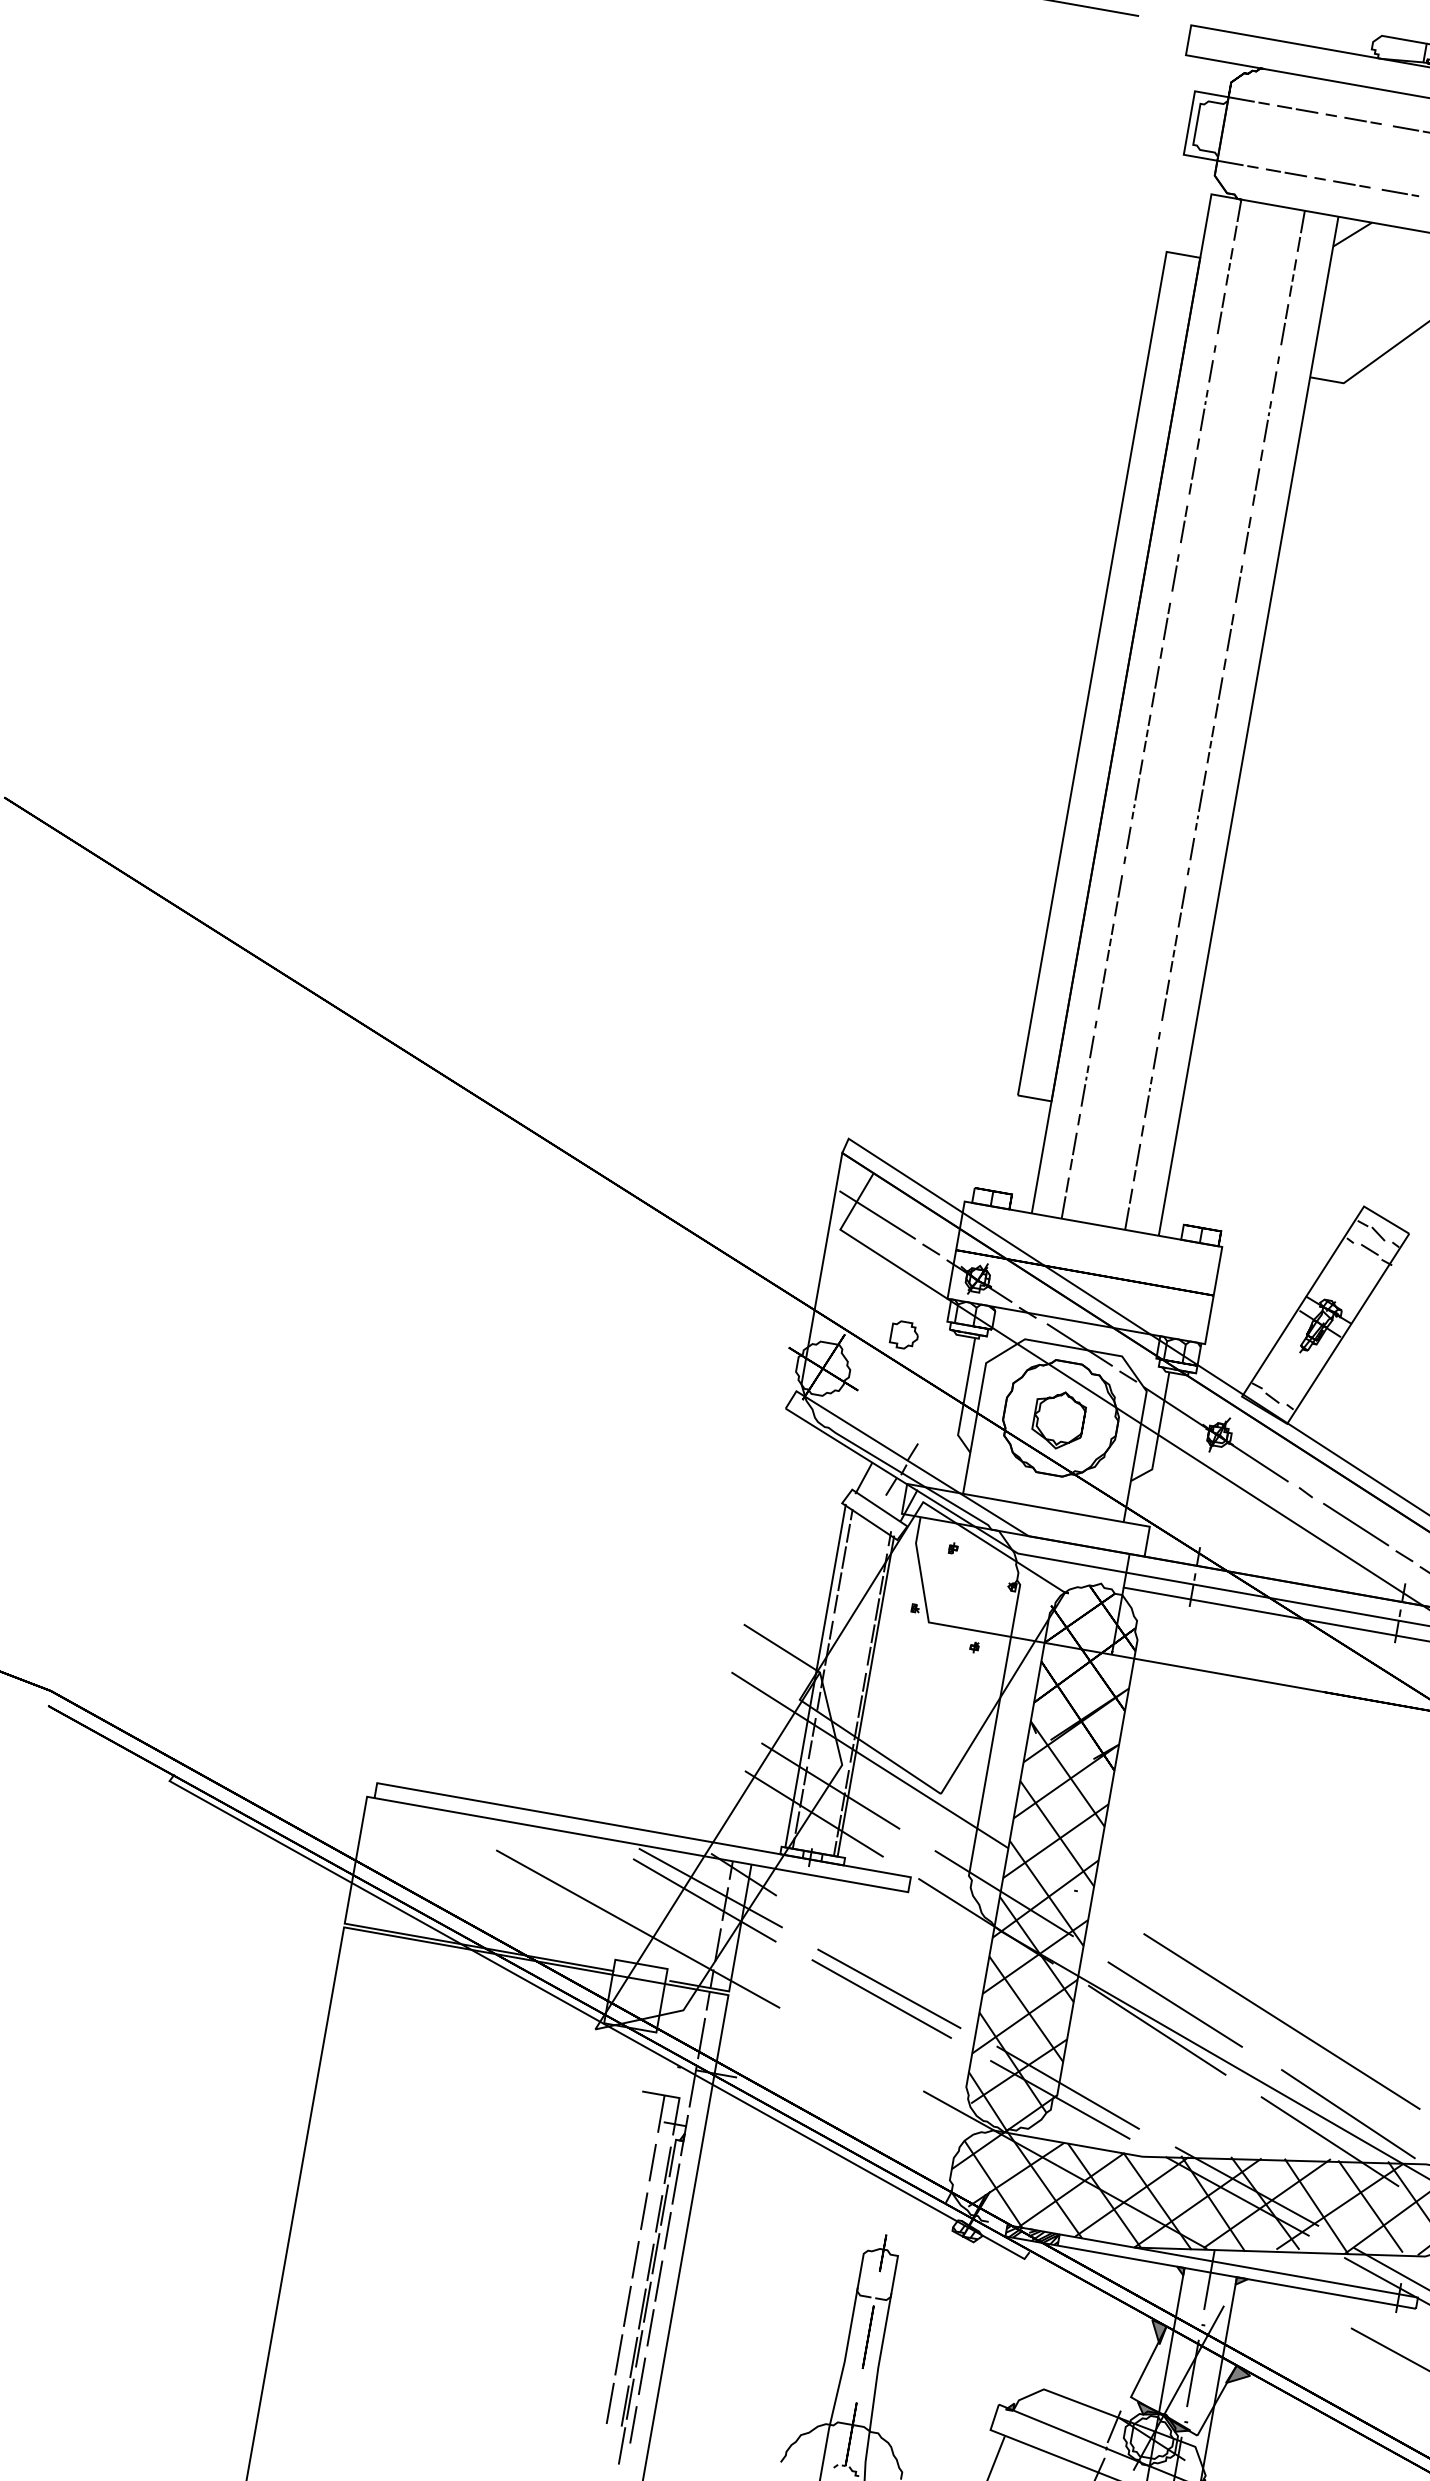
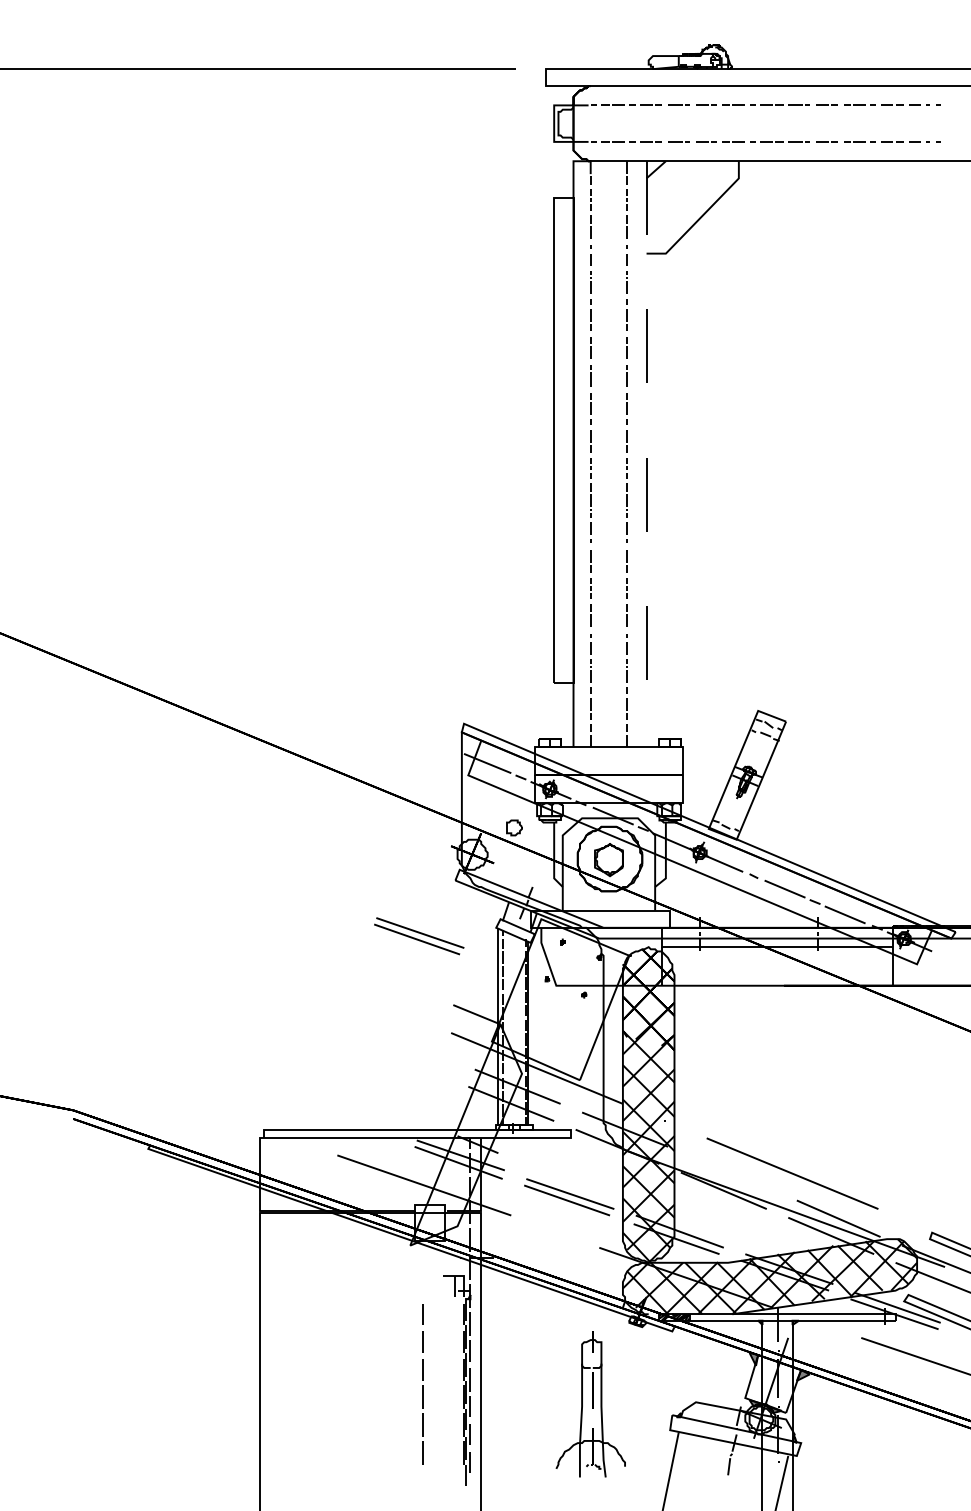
line: (1248, 726) -> (646, 454), solid -> dashed
part: (706, 1494) -> (419, 936), added
line: (1175, 2004) -> (731, 1174), removed
line: (629, 2286) -> (422, 1385), moved

